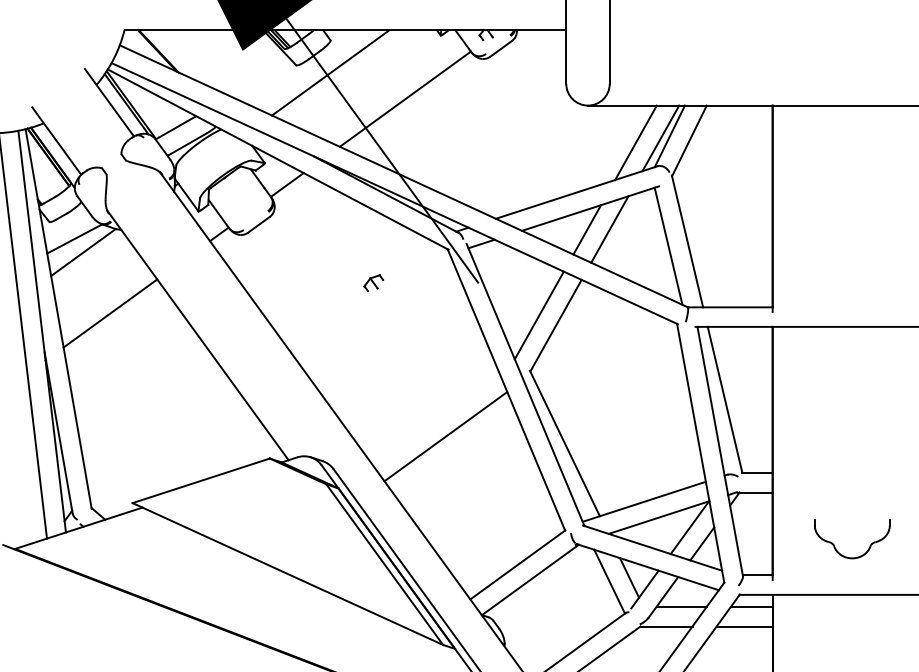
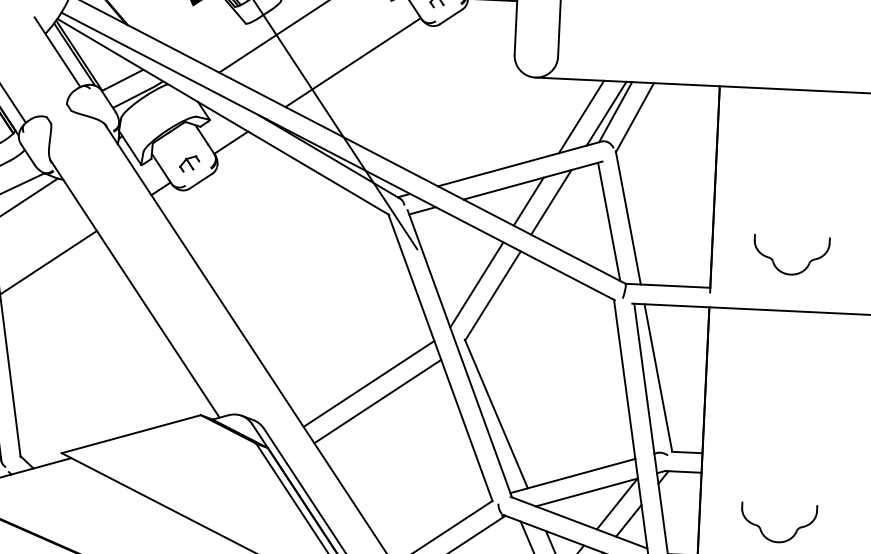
part: (373, 282) -> (189, 163), moved
part: (847, 288) -> (785, 272), added
line: (435, 419) -> (368, 383), added

